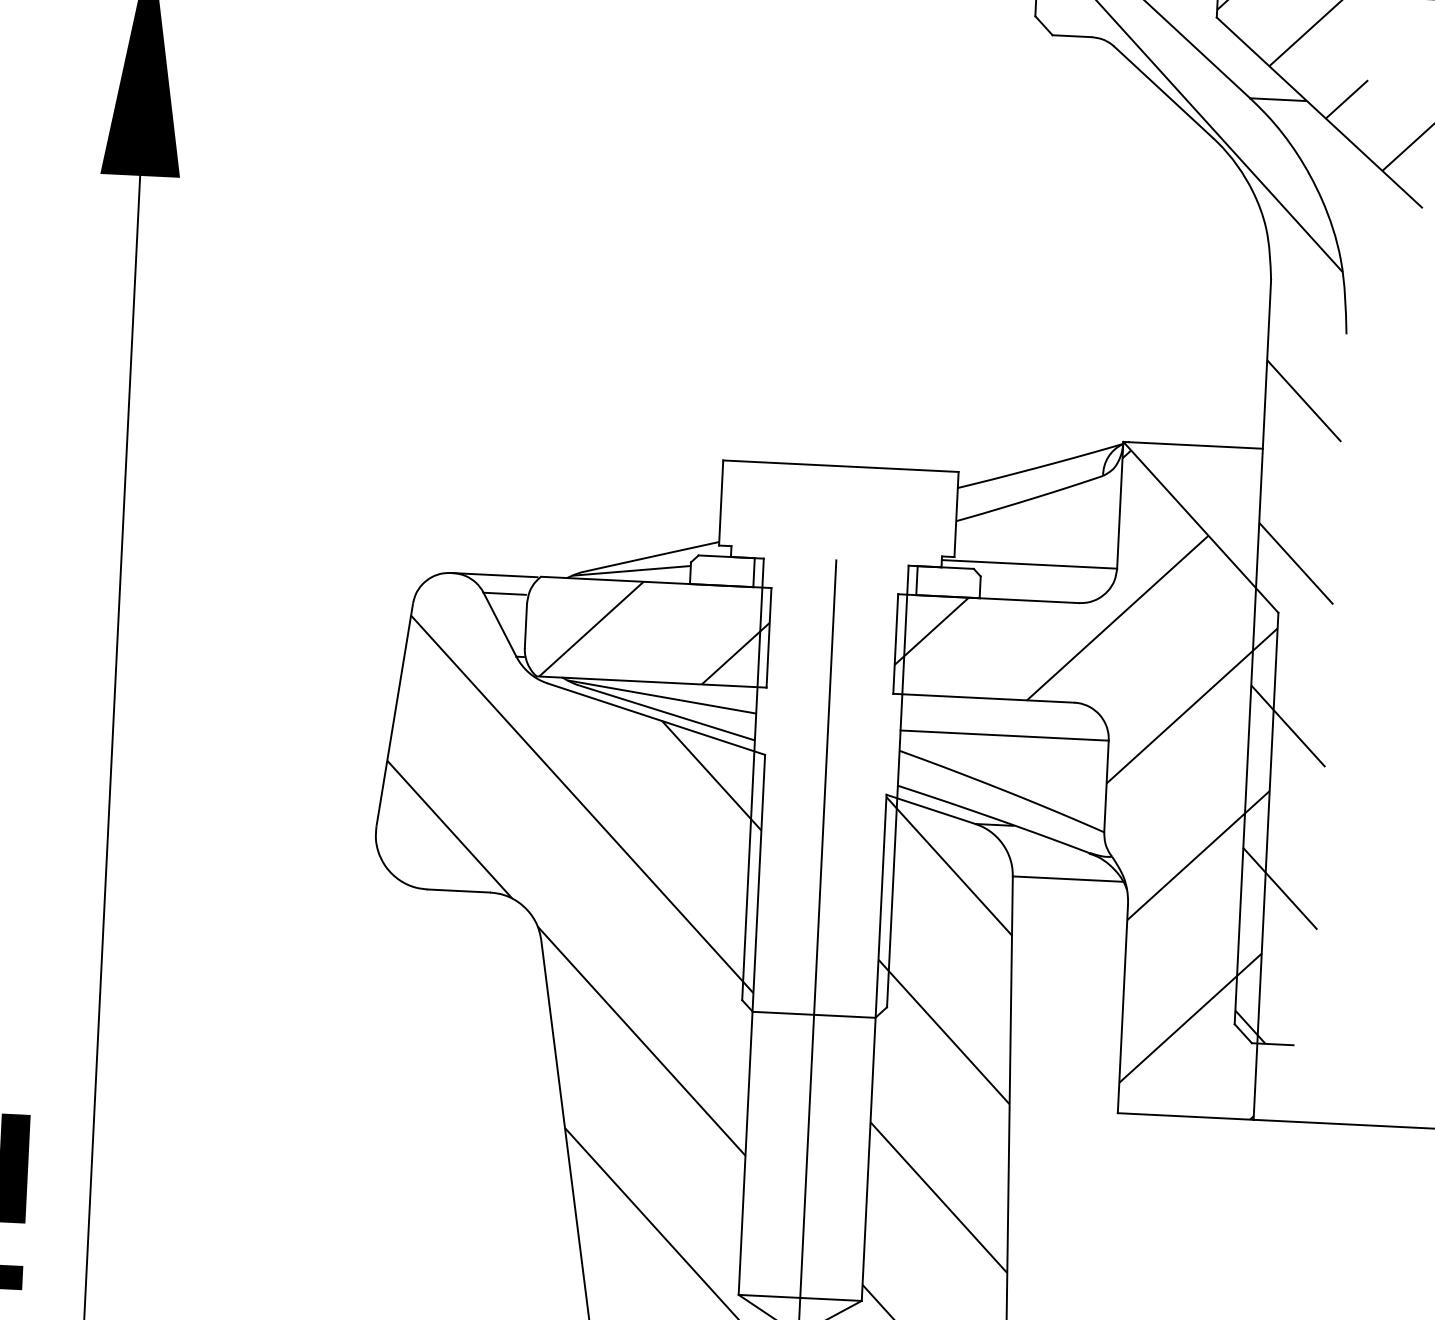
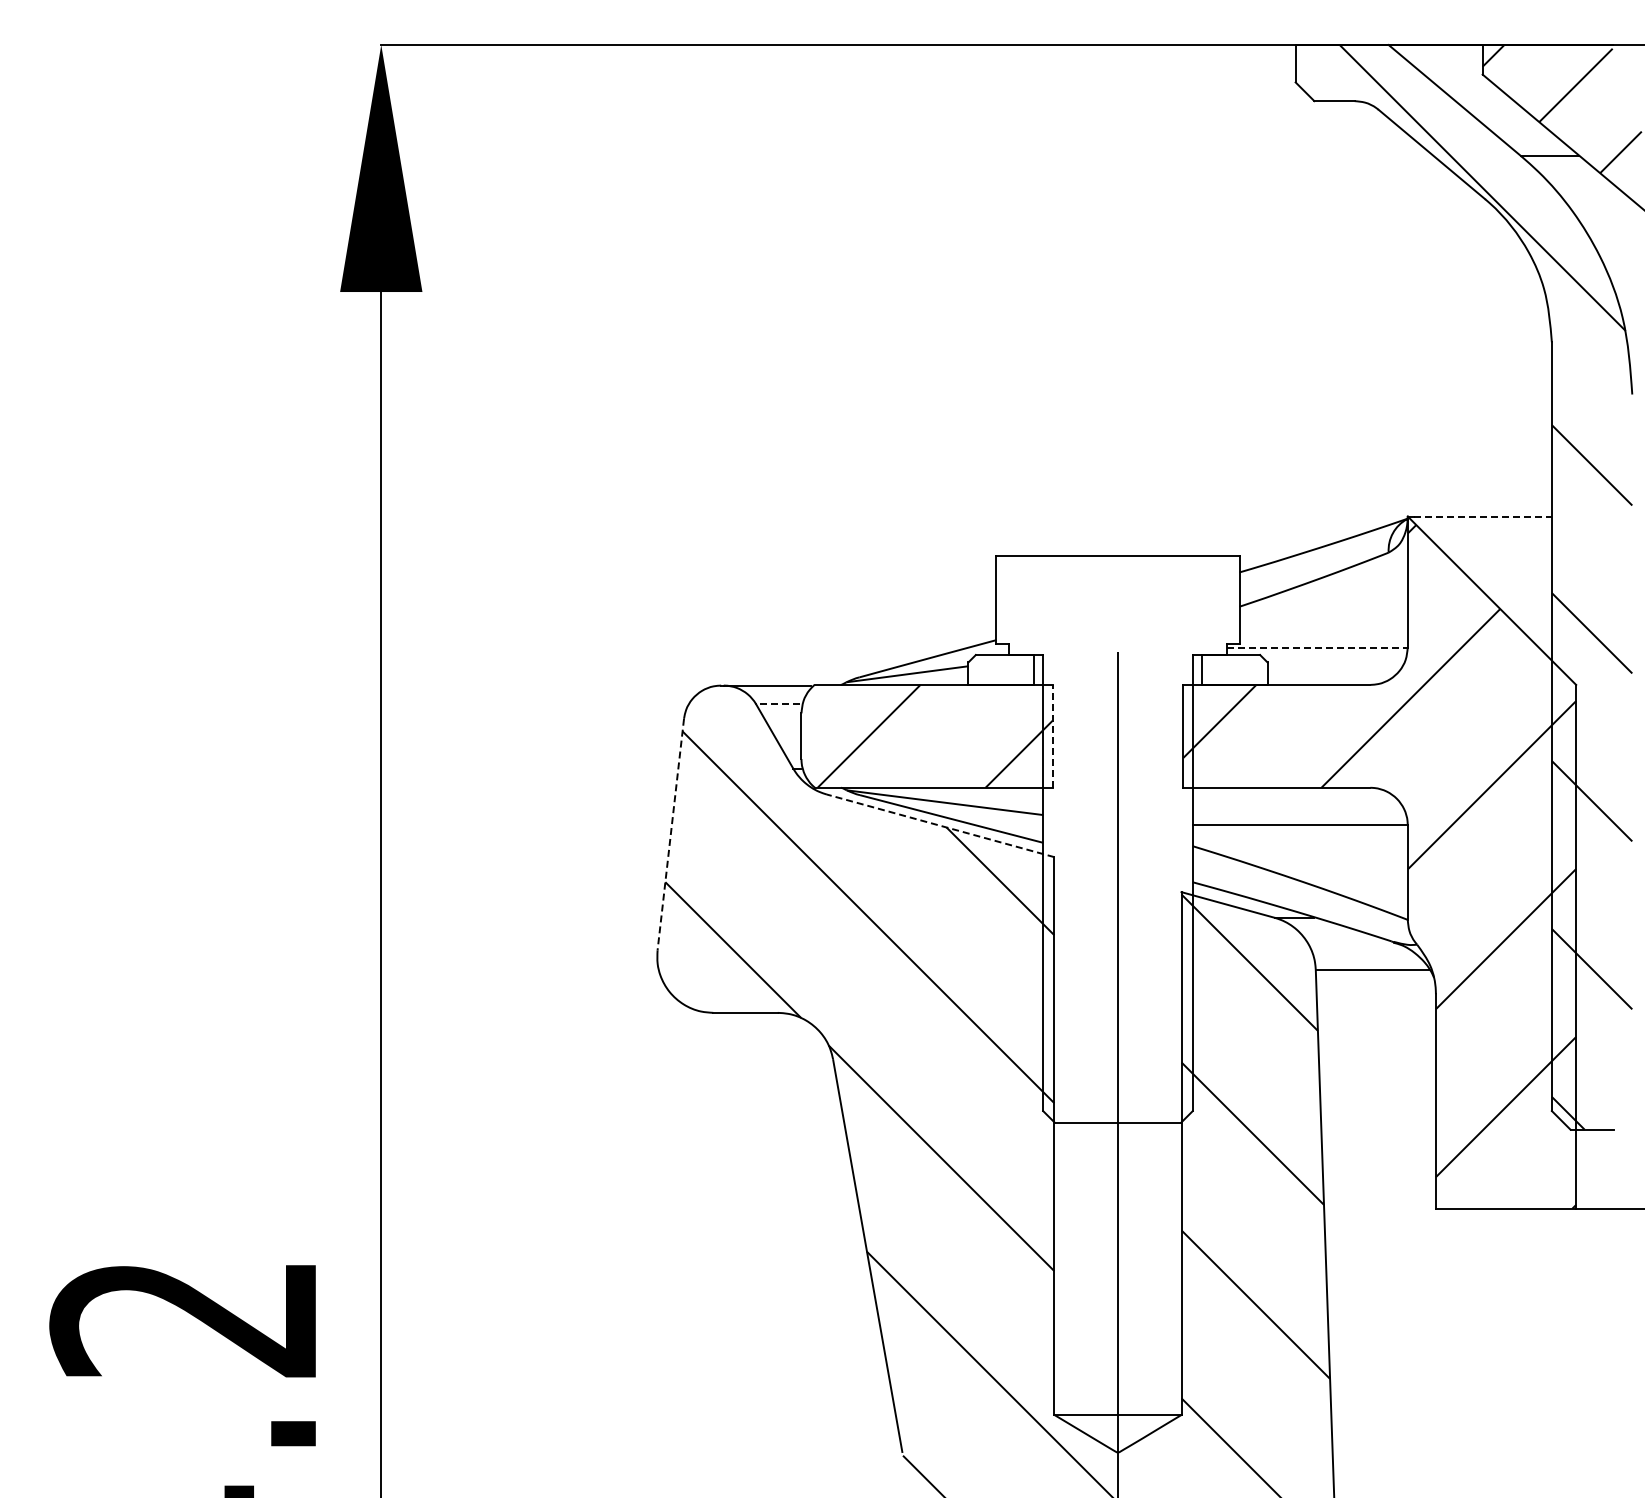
line: (1196, 445) -> (1483, 516), solid -> dashed
line: (1029, 564) -> (1317, 647), solid -> dashed
line: (505, 594) -> (778, 704), solid -> dashed
line: (769, 637) -> (1052, 735), solid -> dashed
line: (394, 713) -> (670, 833), solid -> dashed
line: (656, 718) -> (940, 825), solid -> dashed

